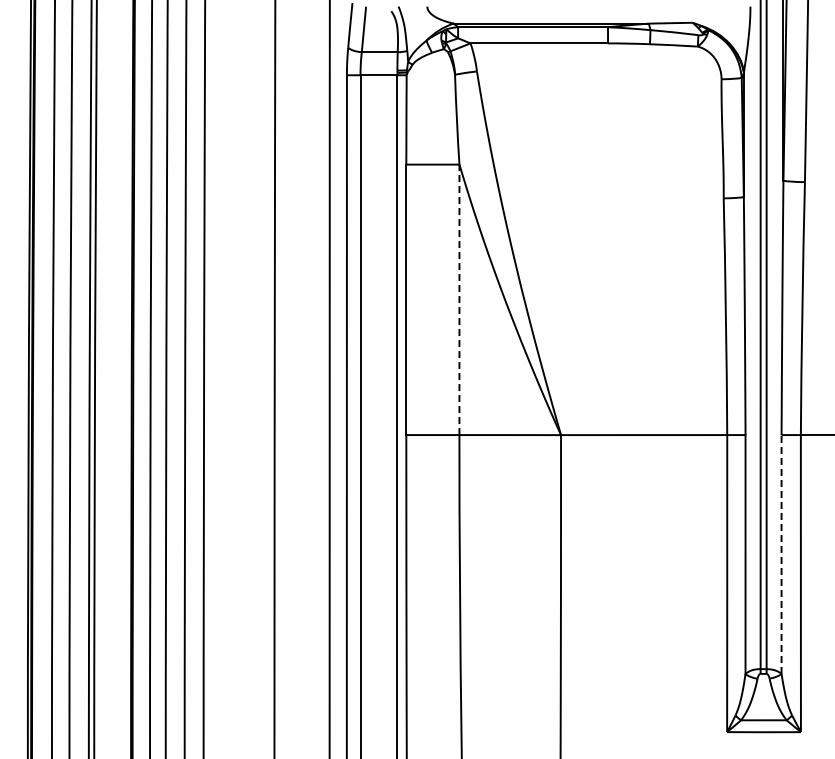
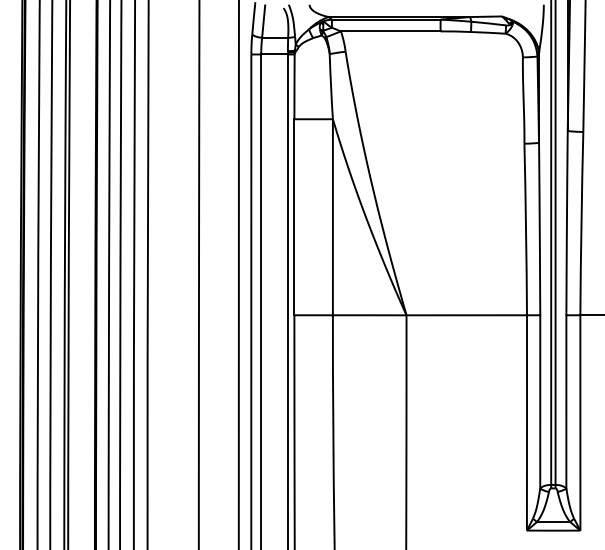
line: (459, 299) -> (332, 217), dashed -> solid
line: (781, 554) -> (566, 401), dashed -> solid

